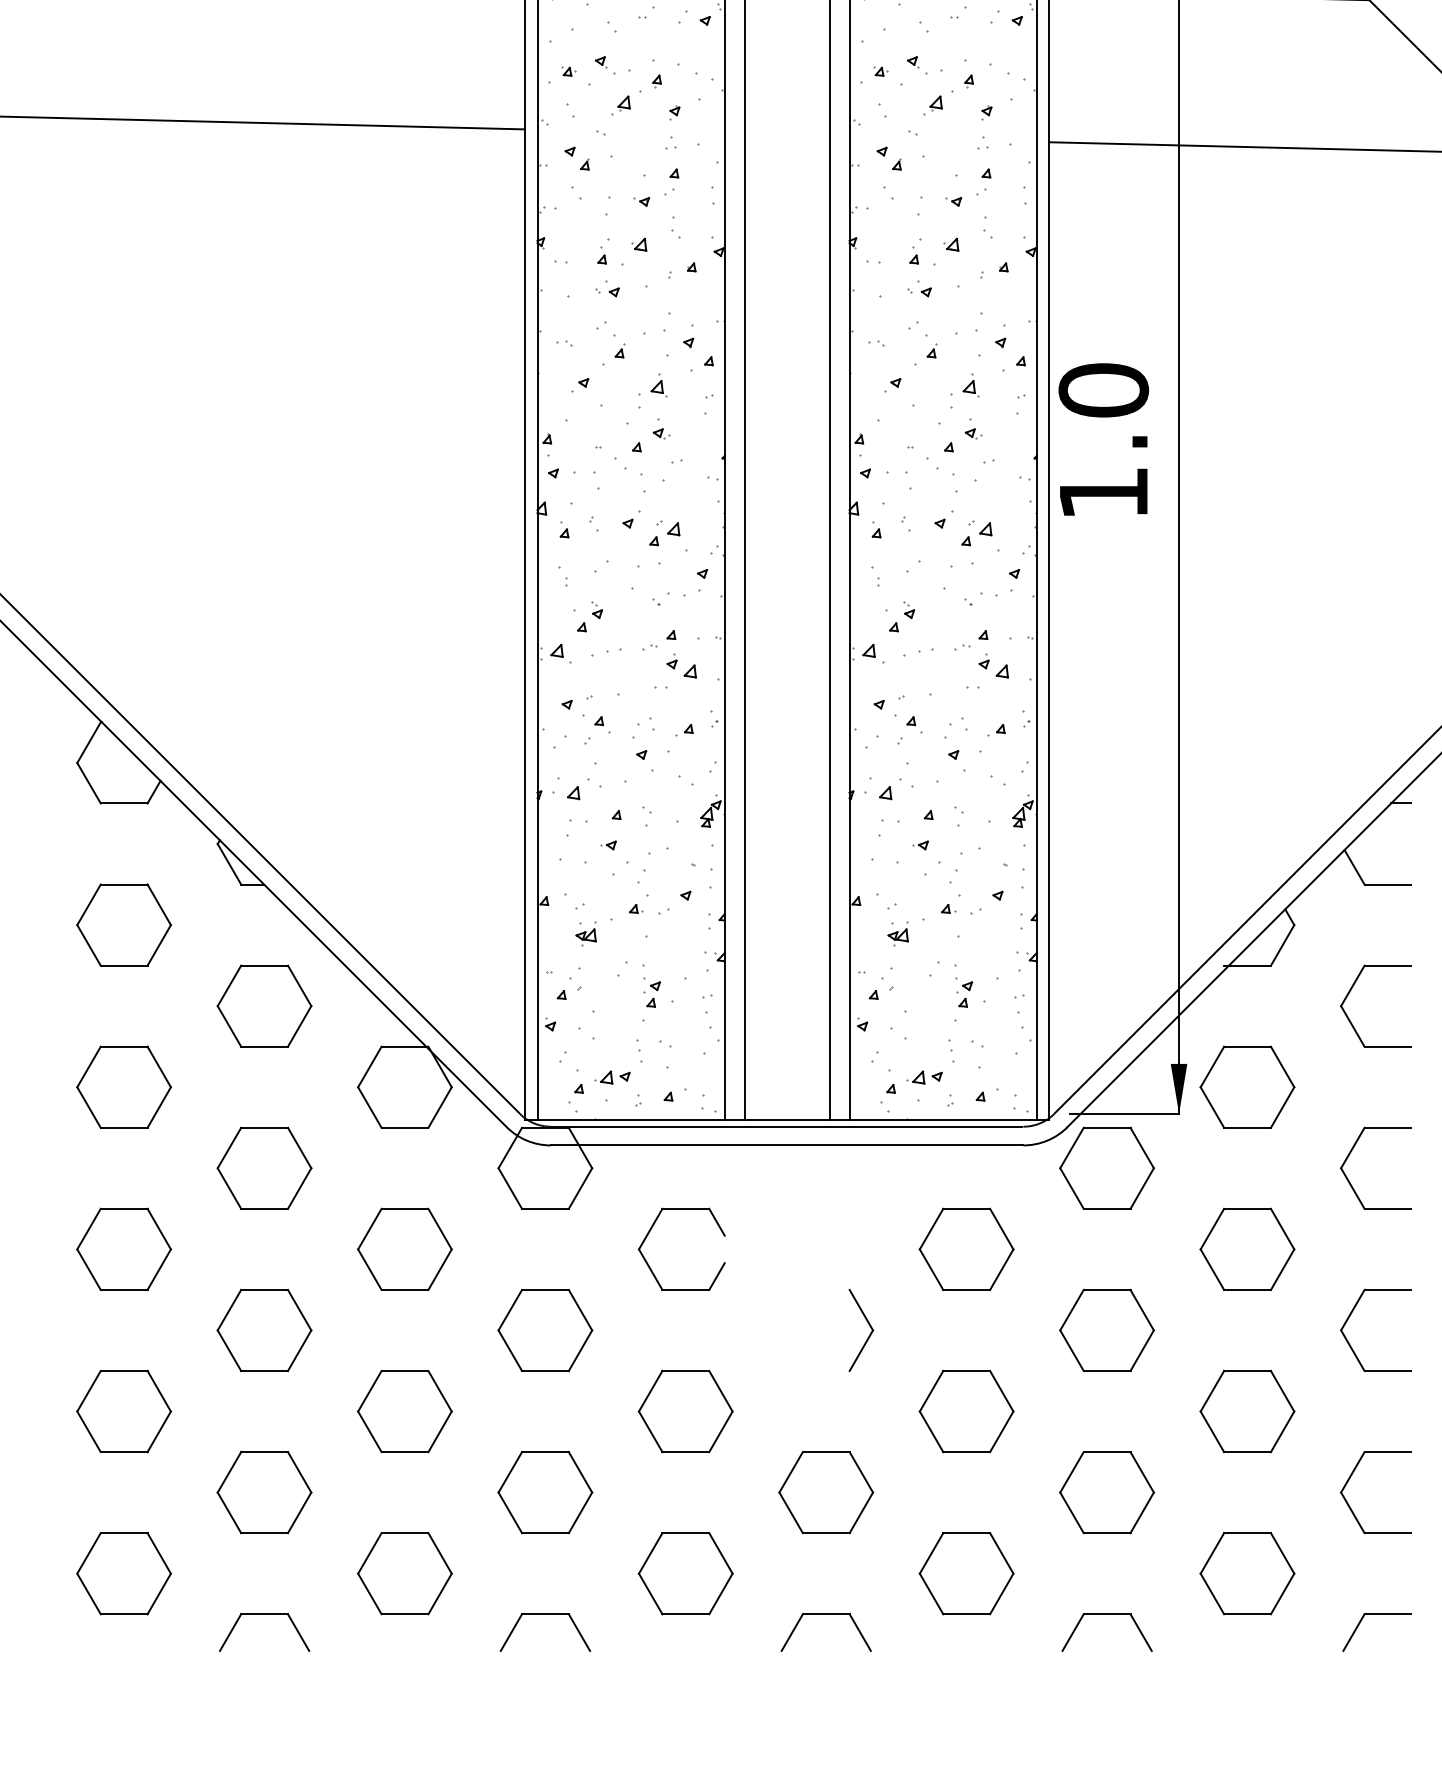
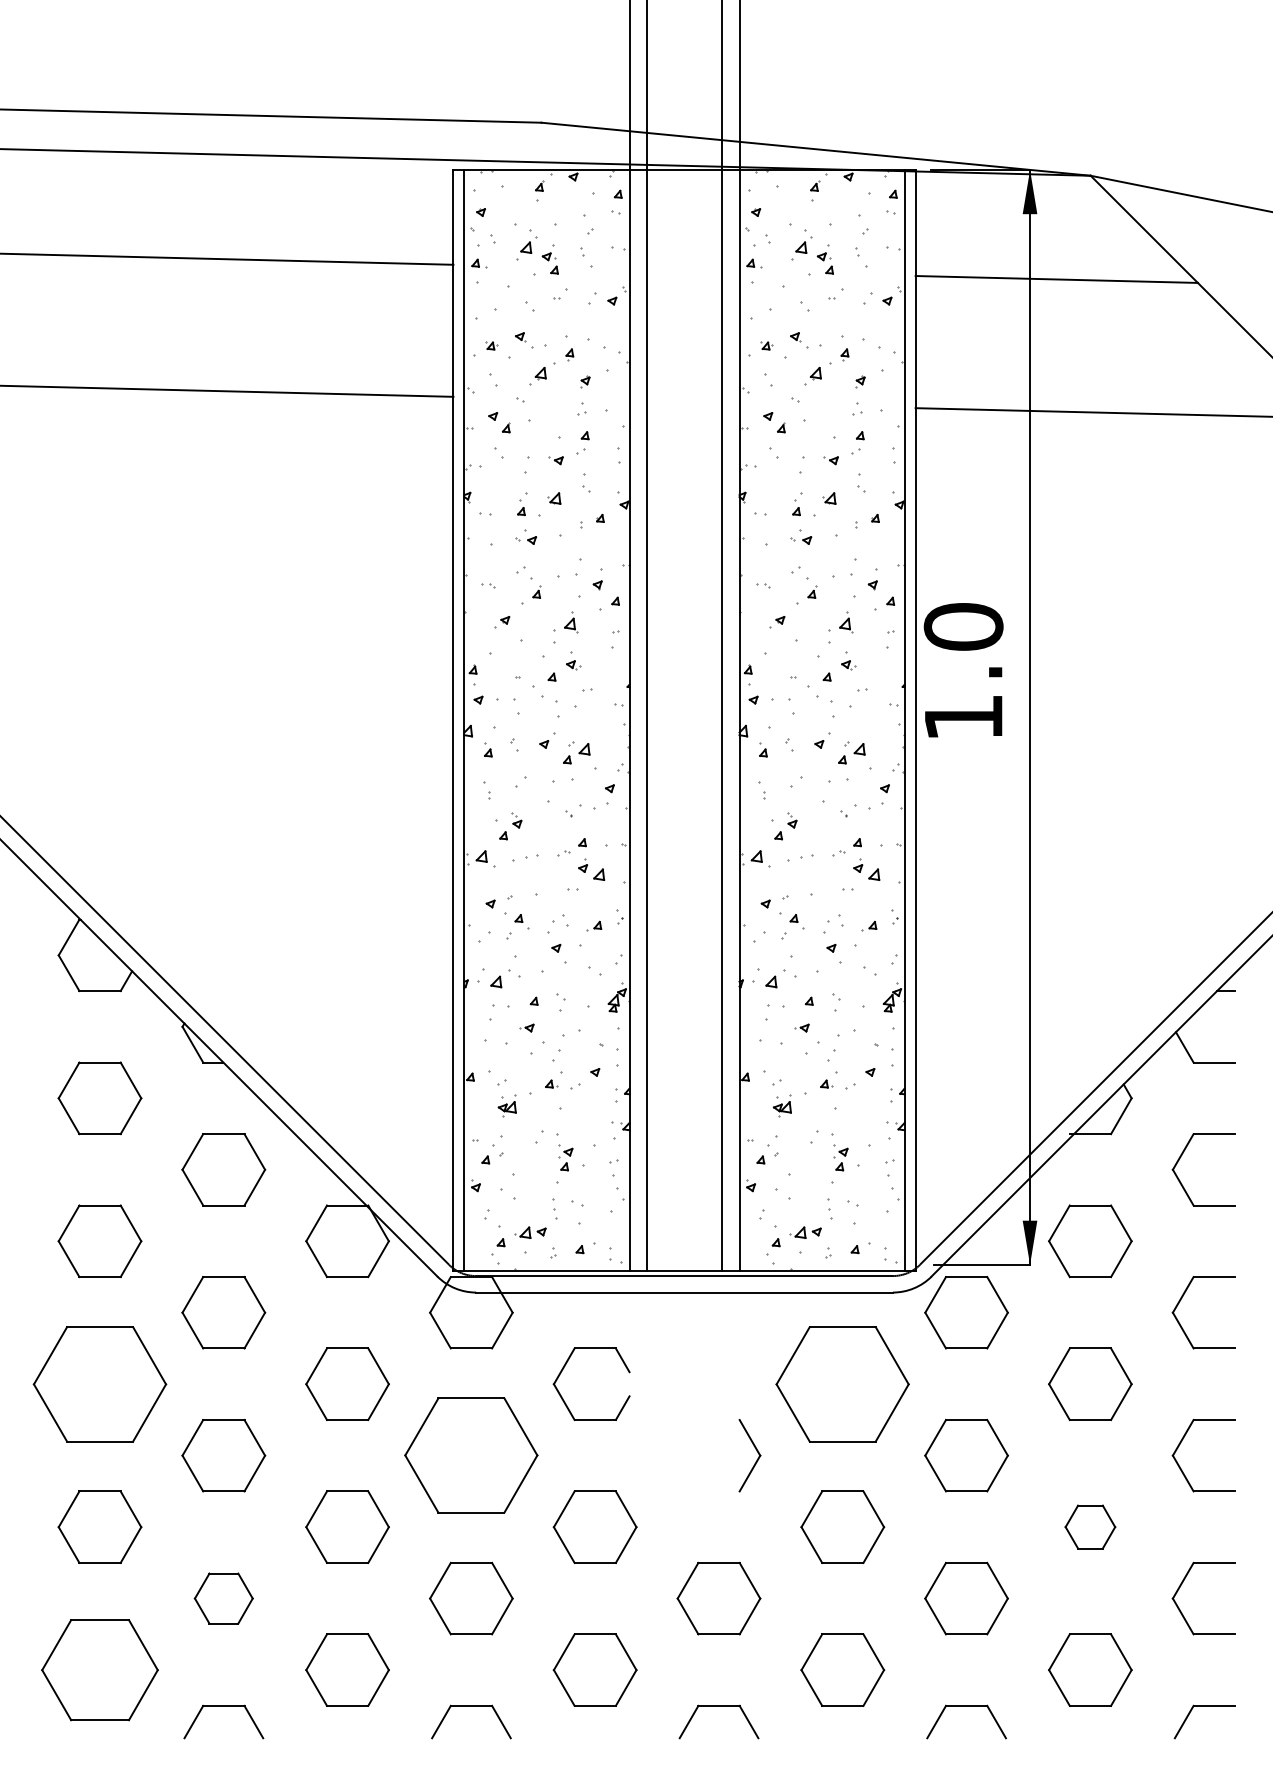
part: (123, 1248) -> (99, 1383), size x1.6
part: (966, 1248) -> (842, 1383), size x1.6
part: (545, 1330) -> (471, 1455), size x1.6
part: (1247, 1410) -> (1090, 1526), size x0.6
part: (264, 1492) -> (223, 1598), size x0.7
part: (123, 1572) -> (99, 1669), size x1.4

